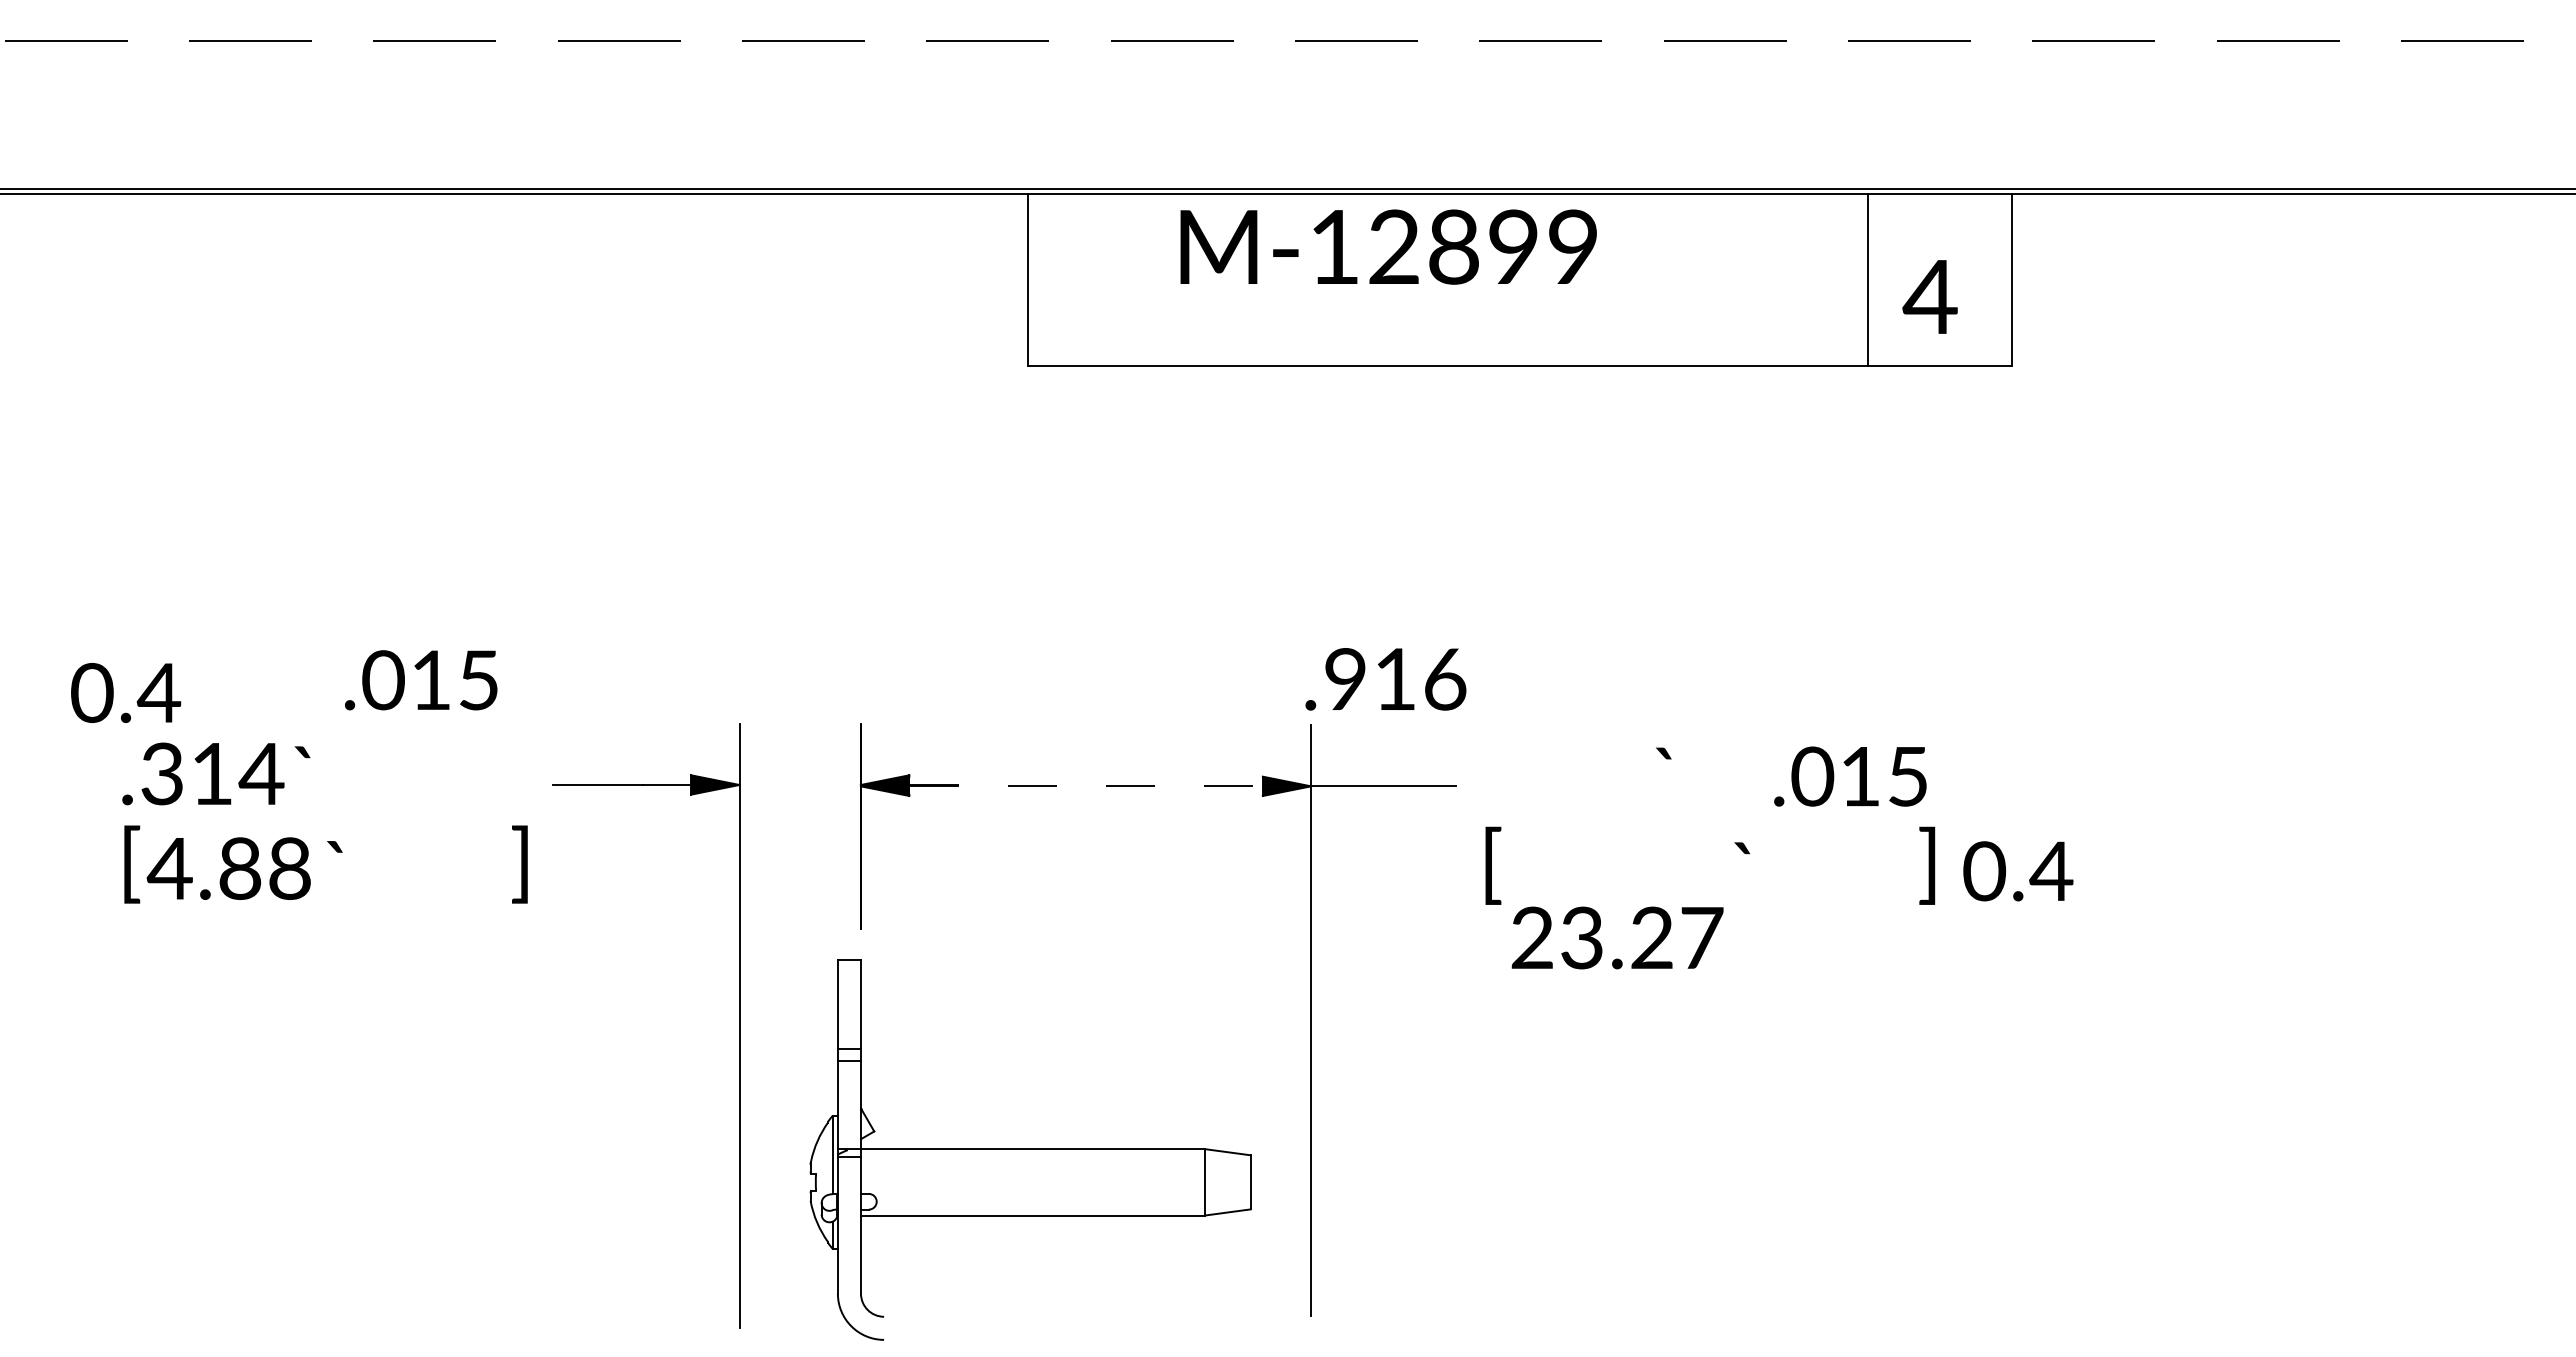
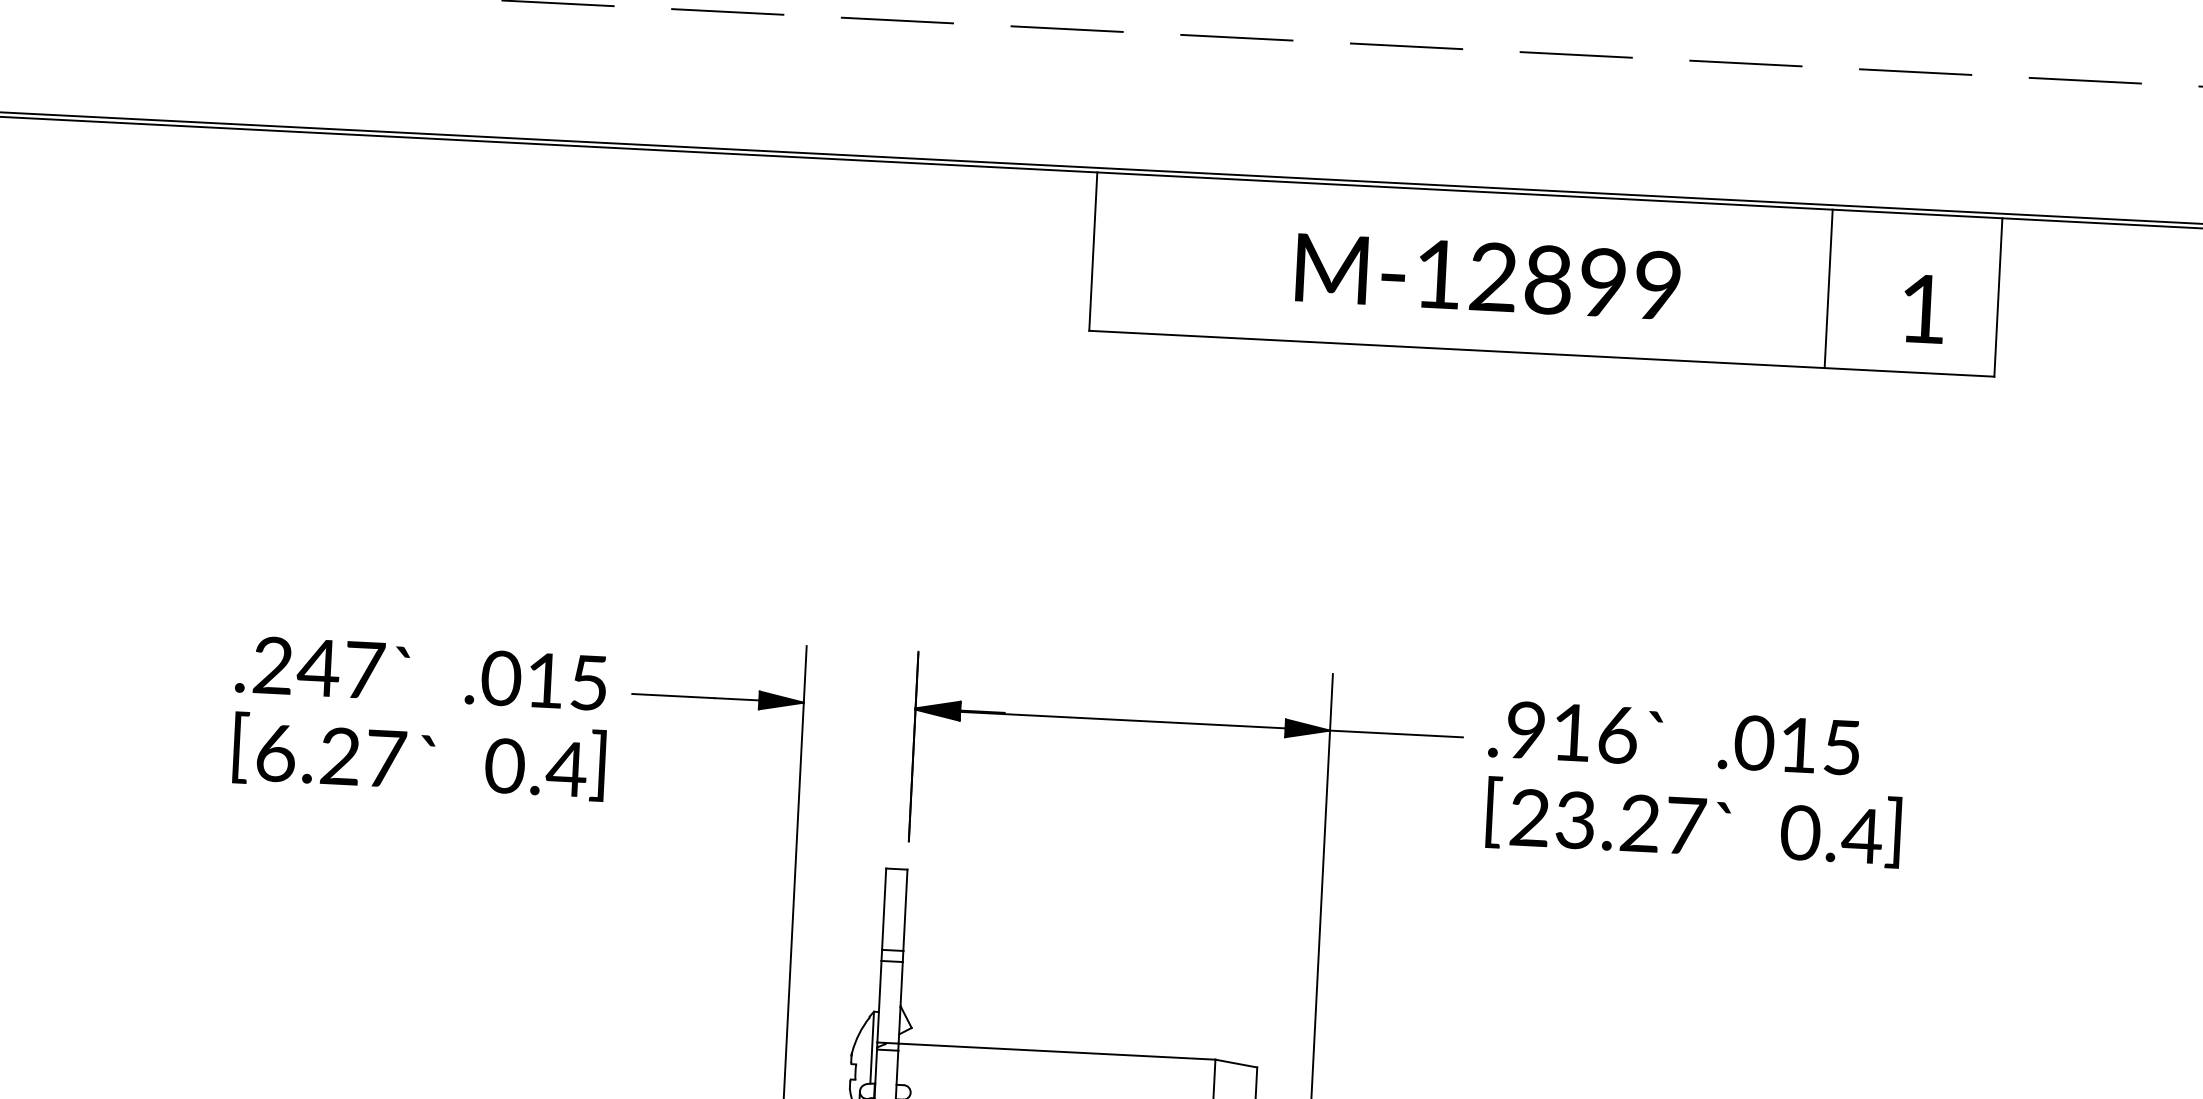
text: (1388, 246) -> (1488, 276), moved
line: (1868, 280) -> (1828, 288), moved
text: (1929, 296) -> (1922, 308), 4 -> 1
text: (1385, 679) -> (1562, 732), moved
text: (421, 680) -> (536, 680), moved
text: (126, 692) -> (536, 767), moved
text: (212, 774) -> (319, 668), .314 -> .247
text: (1850, 776) -> (1789, 744), moved
line: (1086, 786) -> (1123, 720), dashed -> solid
text: (228, 868) -> (329, 755), 4.88 -> 6.27
text: (2018, 871) -> (1831, 834), moved
text: (1617, 937) -> (1608, 821), moved

